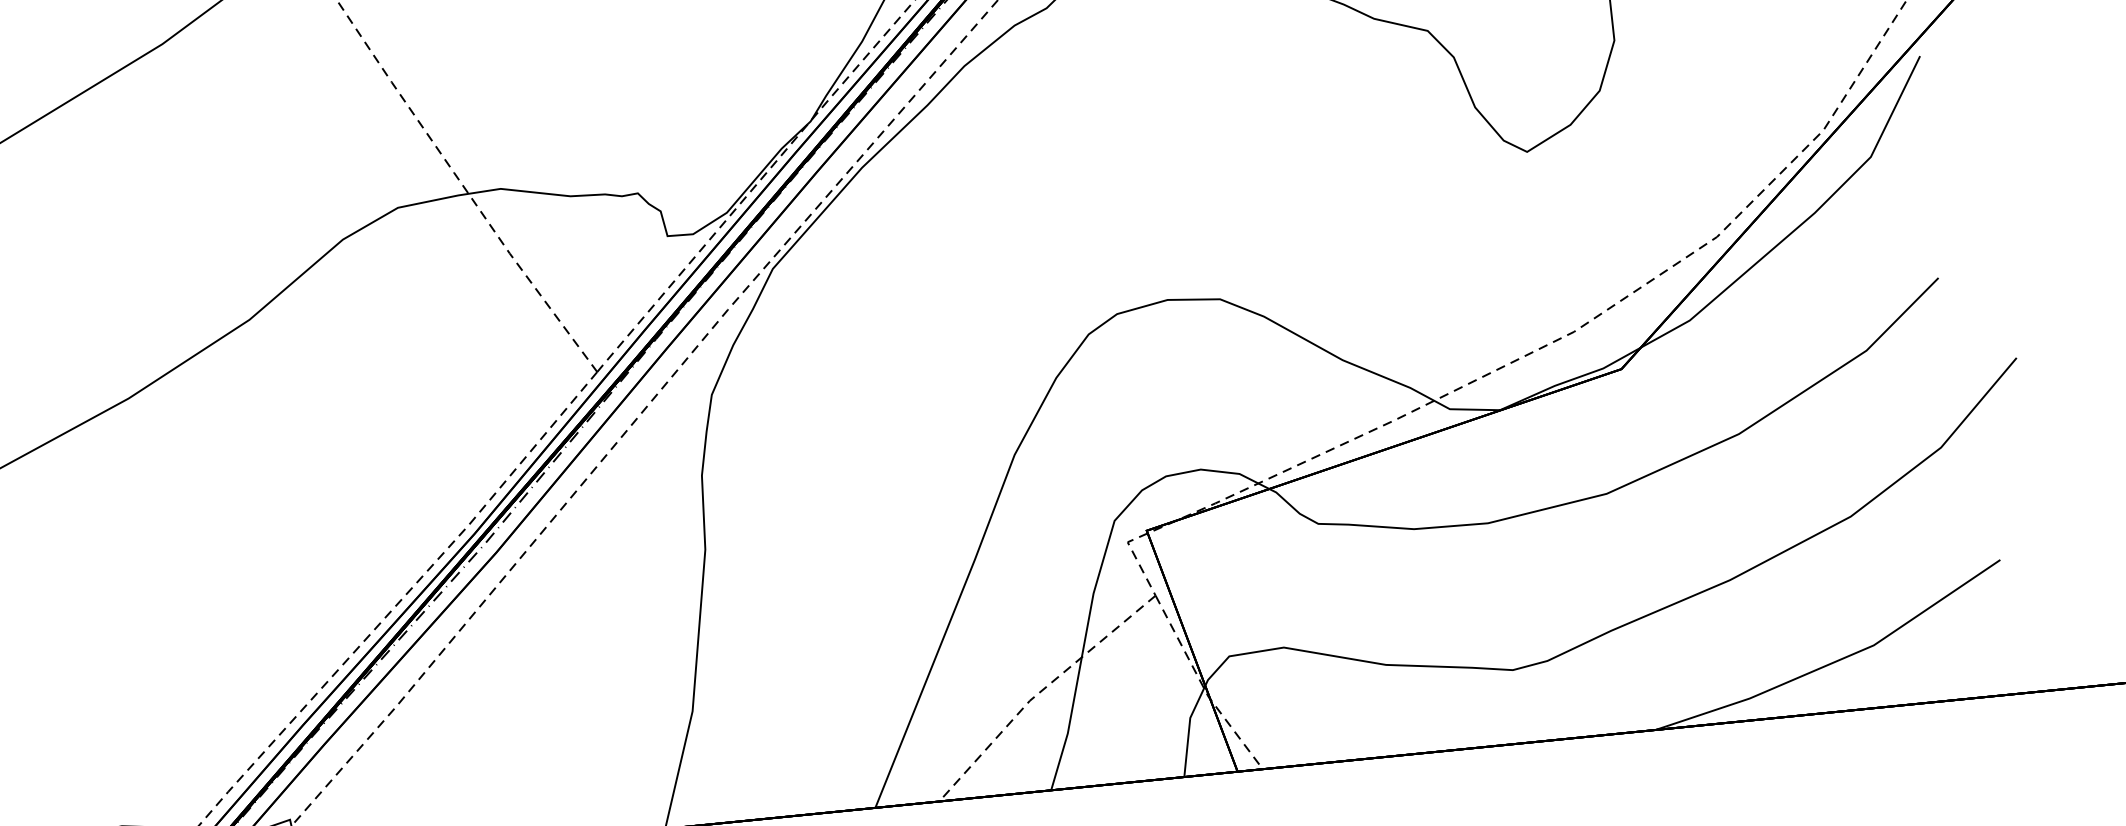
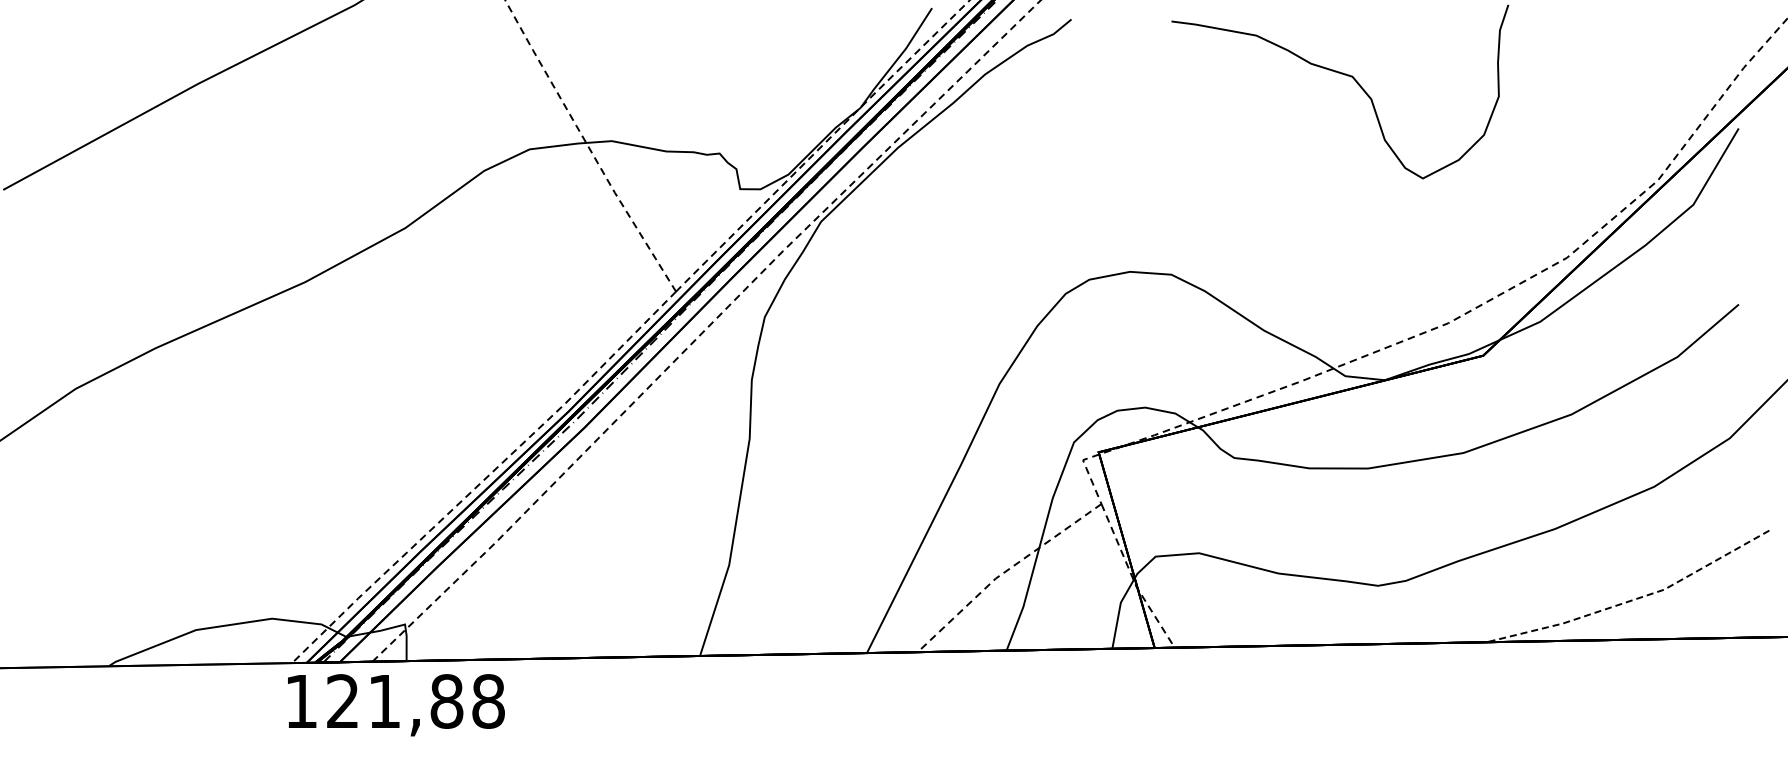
line: (1835, 662) -> (1632, 600), solid -> dashed

